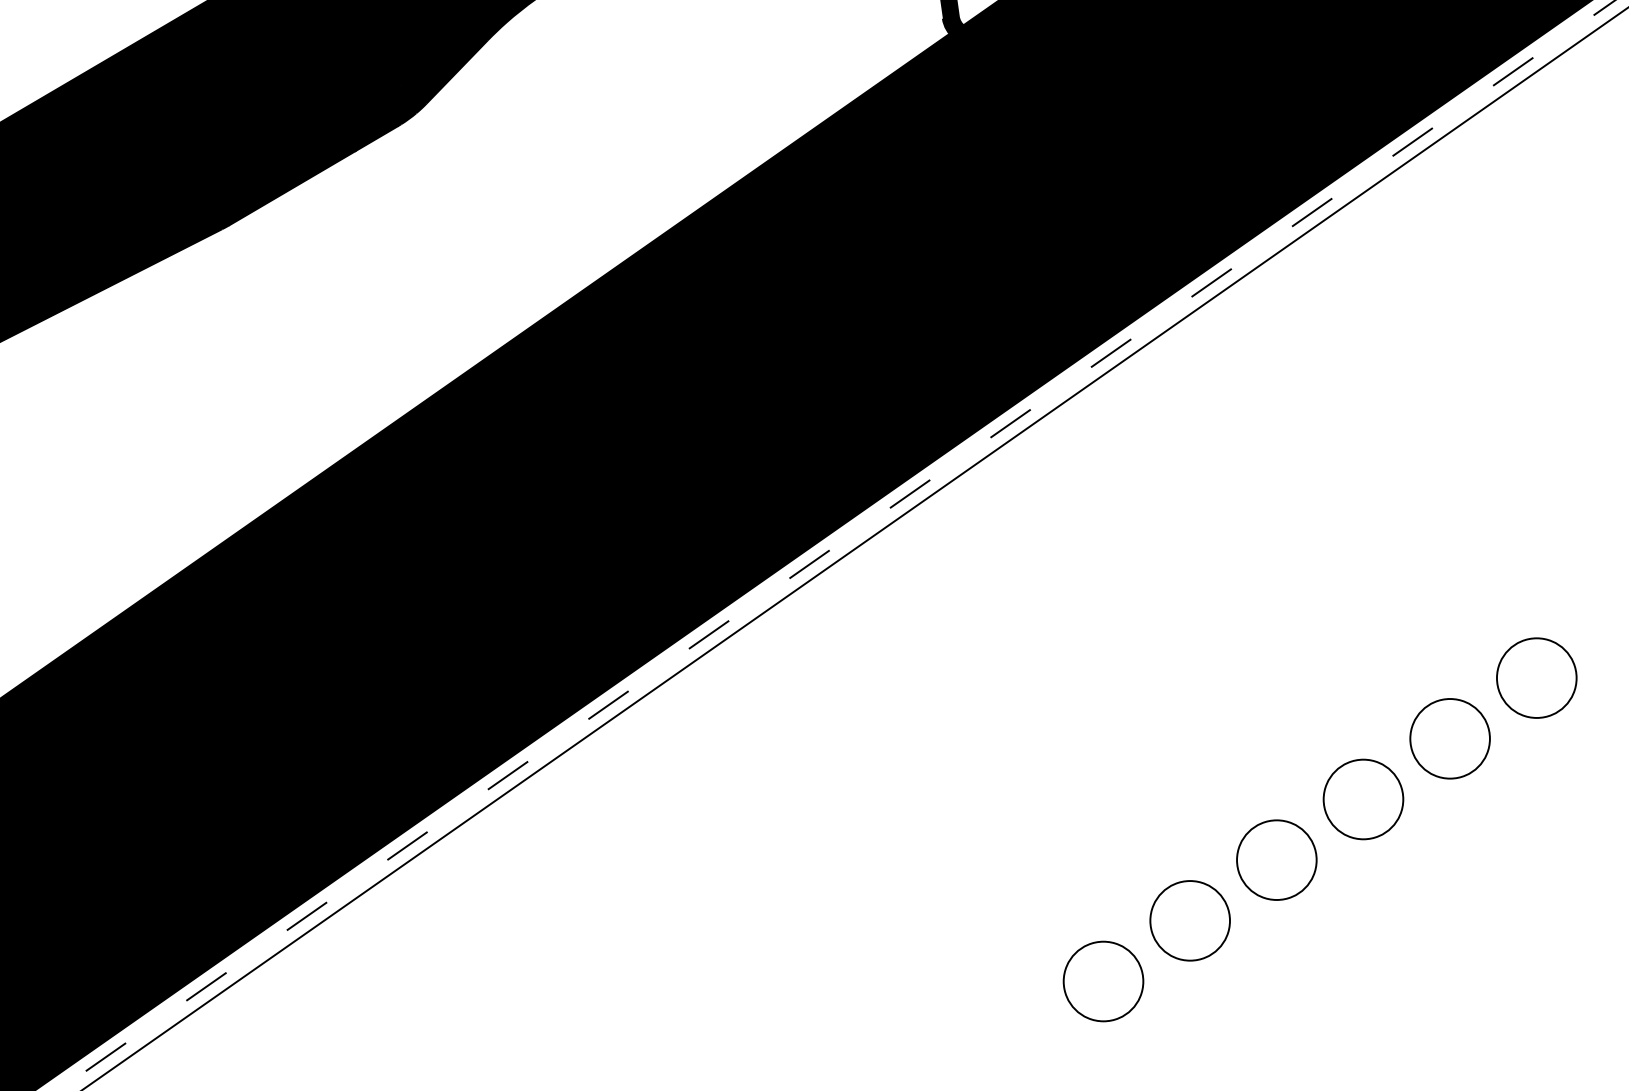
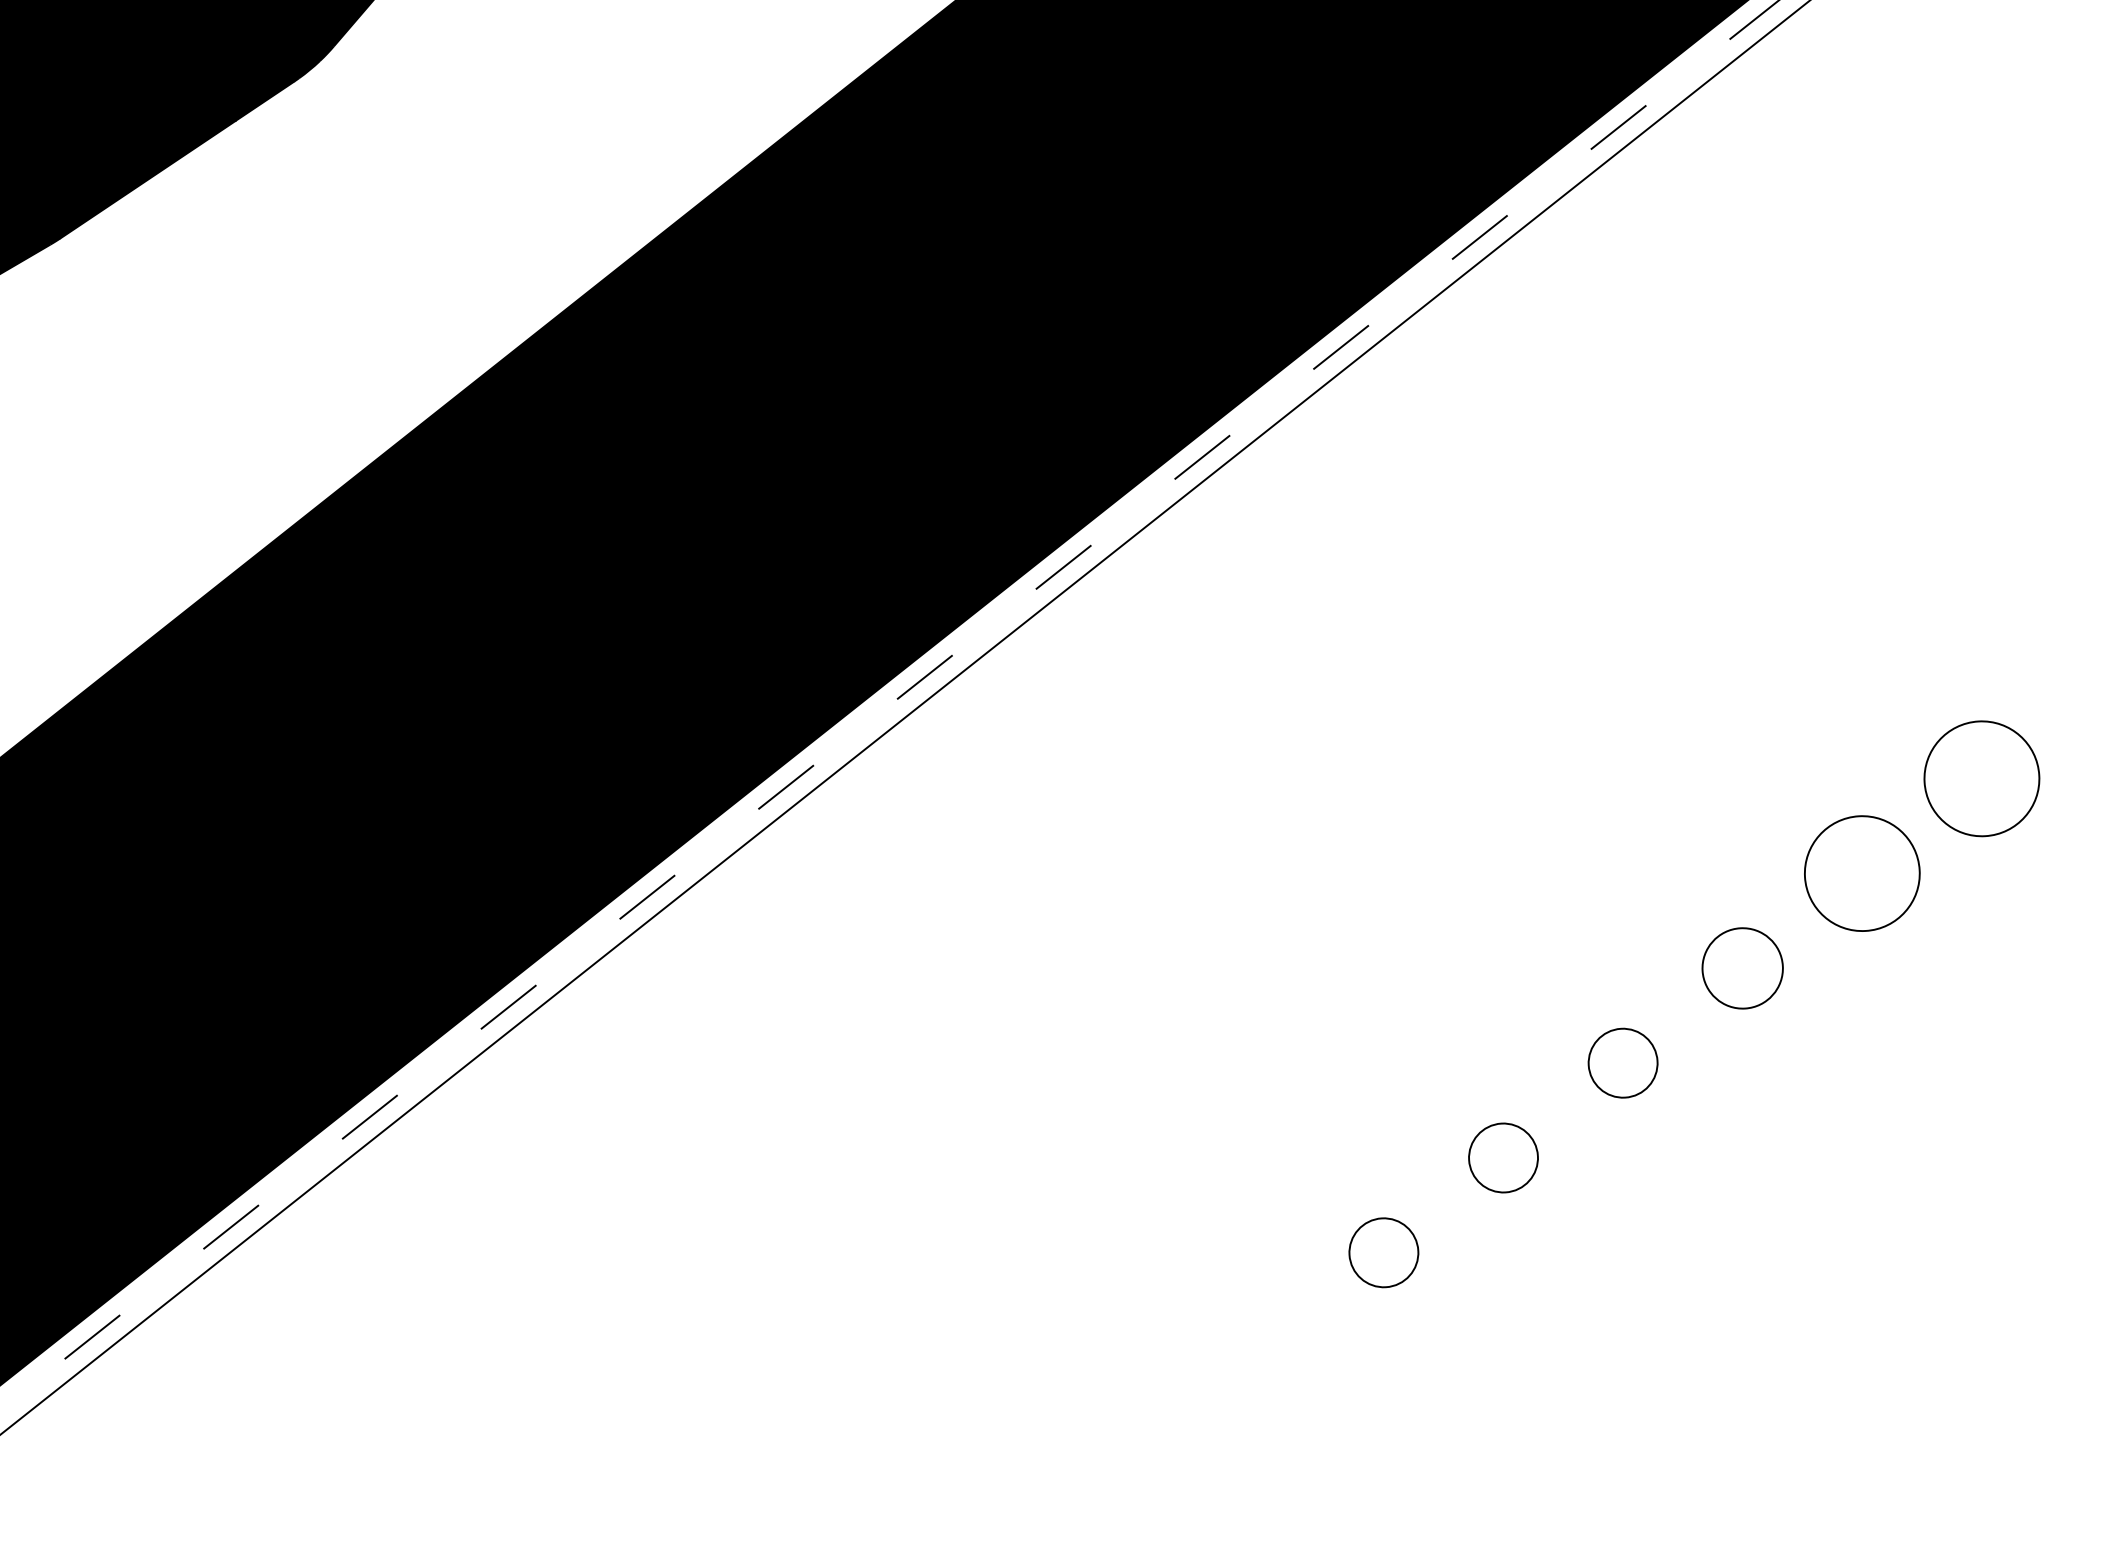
circle: (1363, 799) -> (1742, 968), size x0.7
circle: (1276, 859) -> (1622, 1062), size x0.6
circle: (1190, 920) -> (1503, 1157), size x0.6
circle: (1103, 981) -> (1383, 1252), size x0.6

